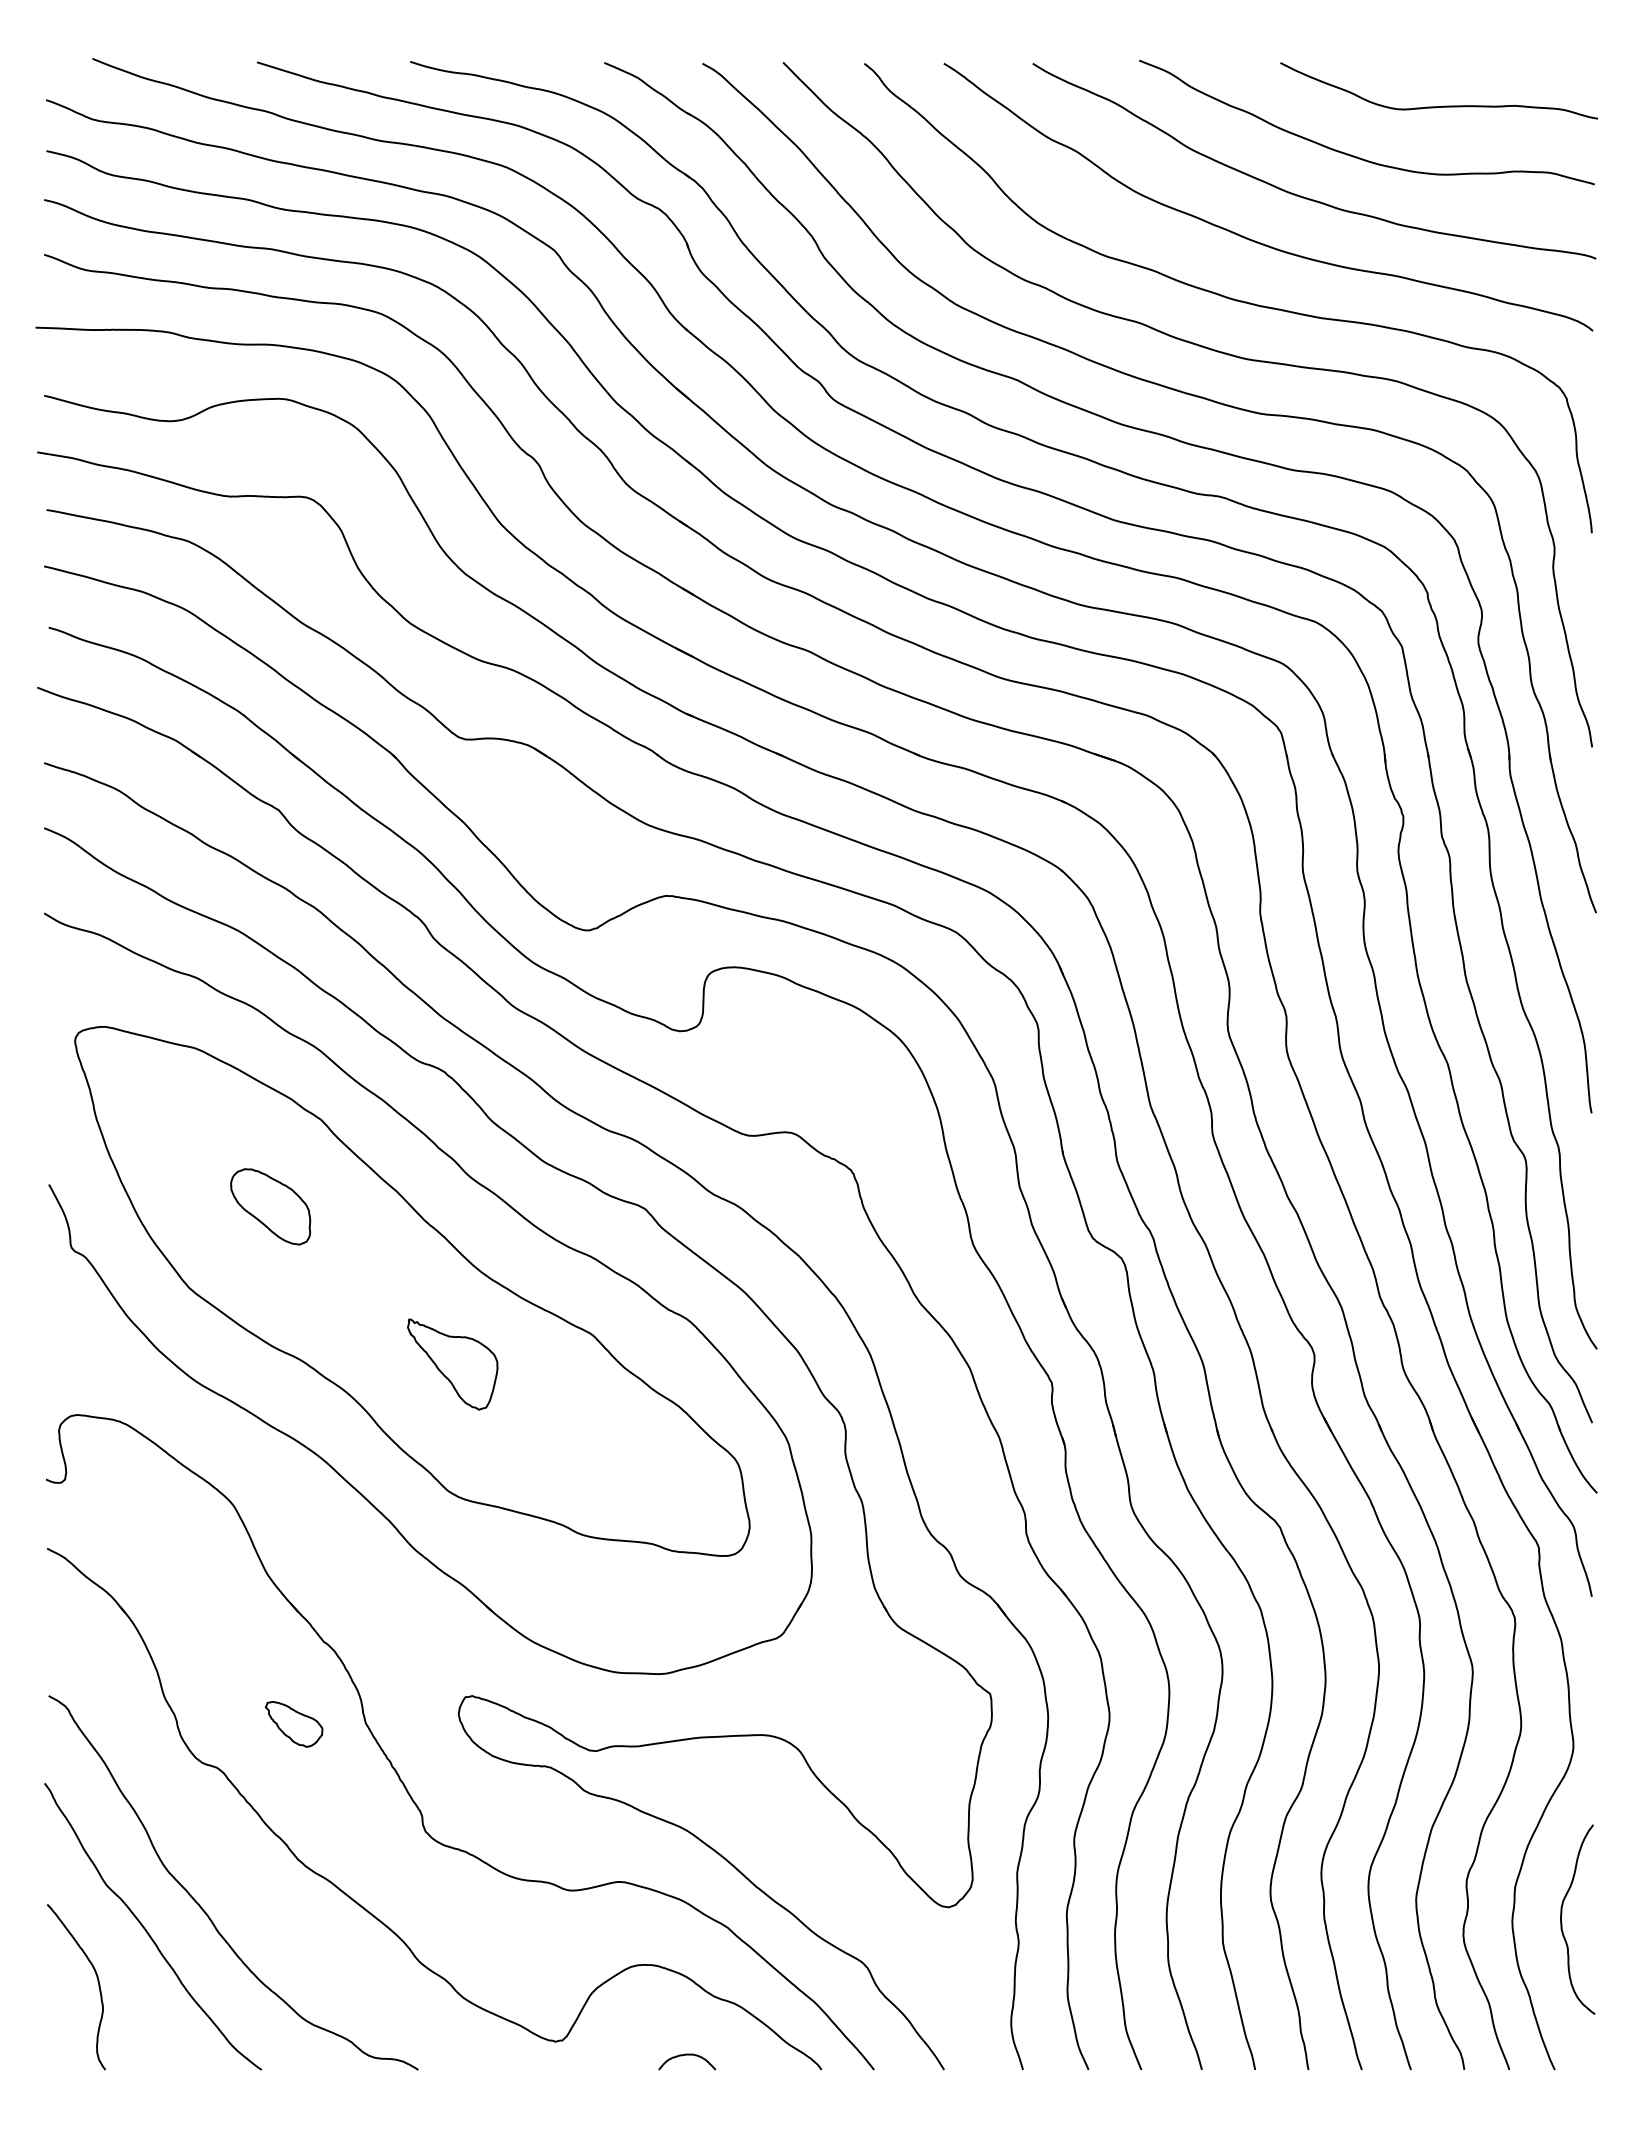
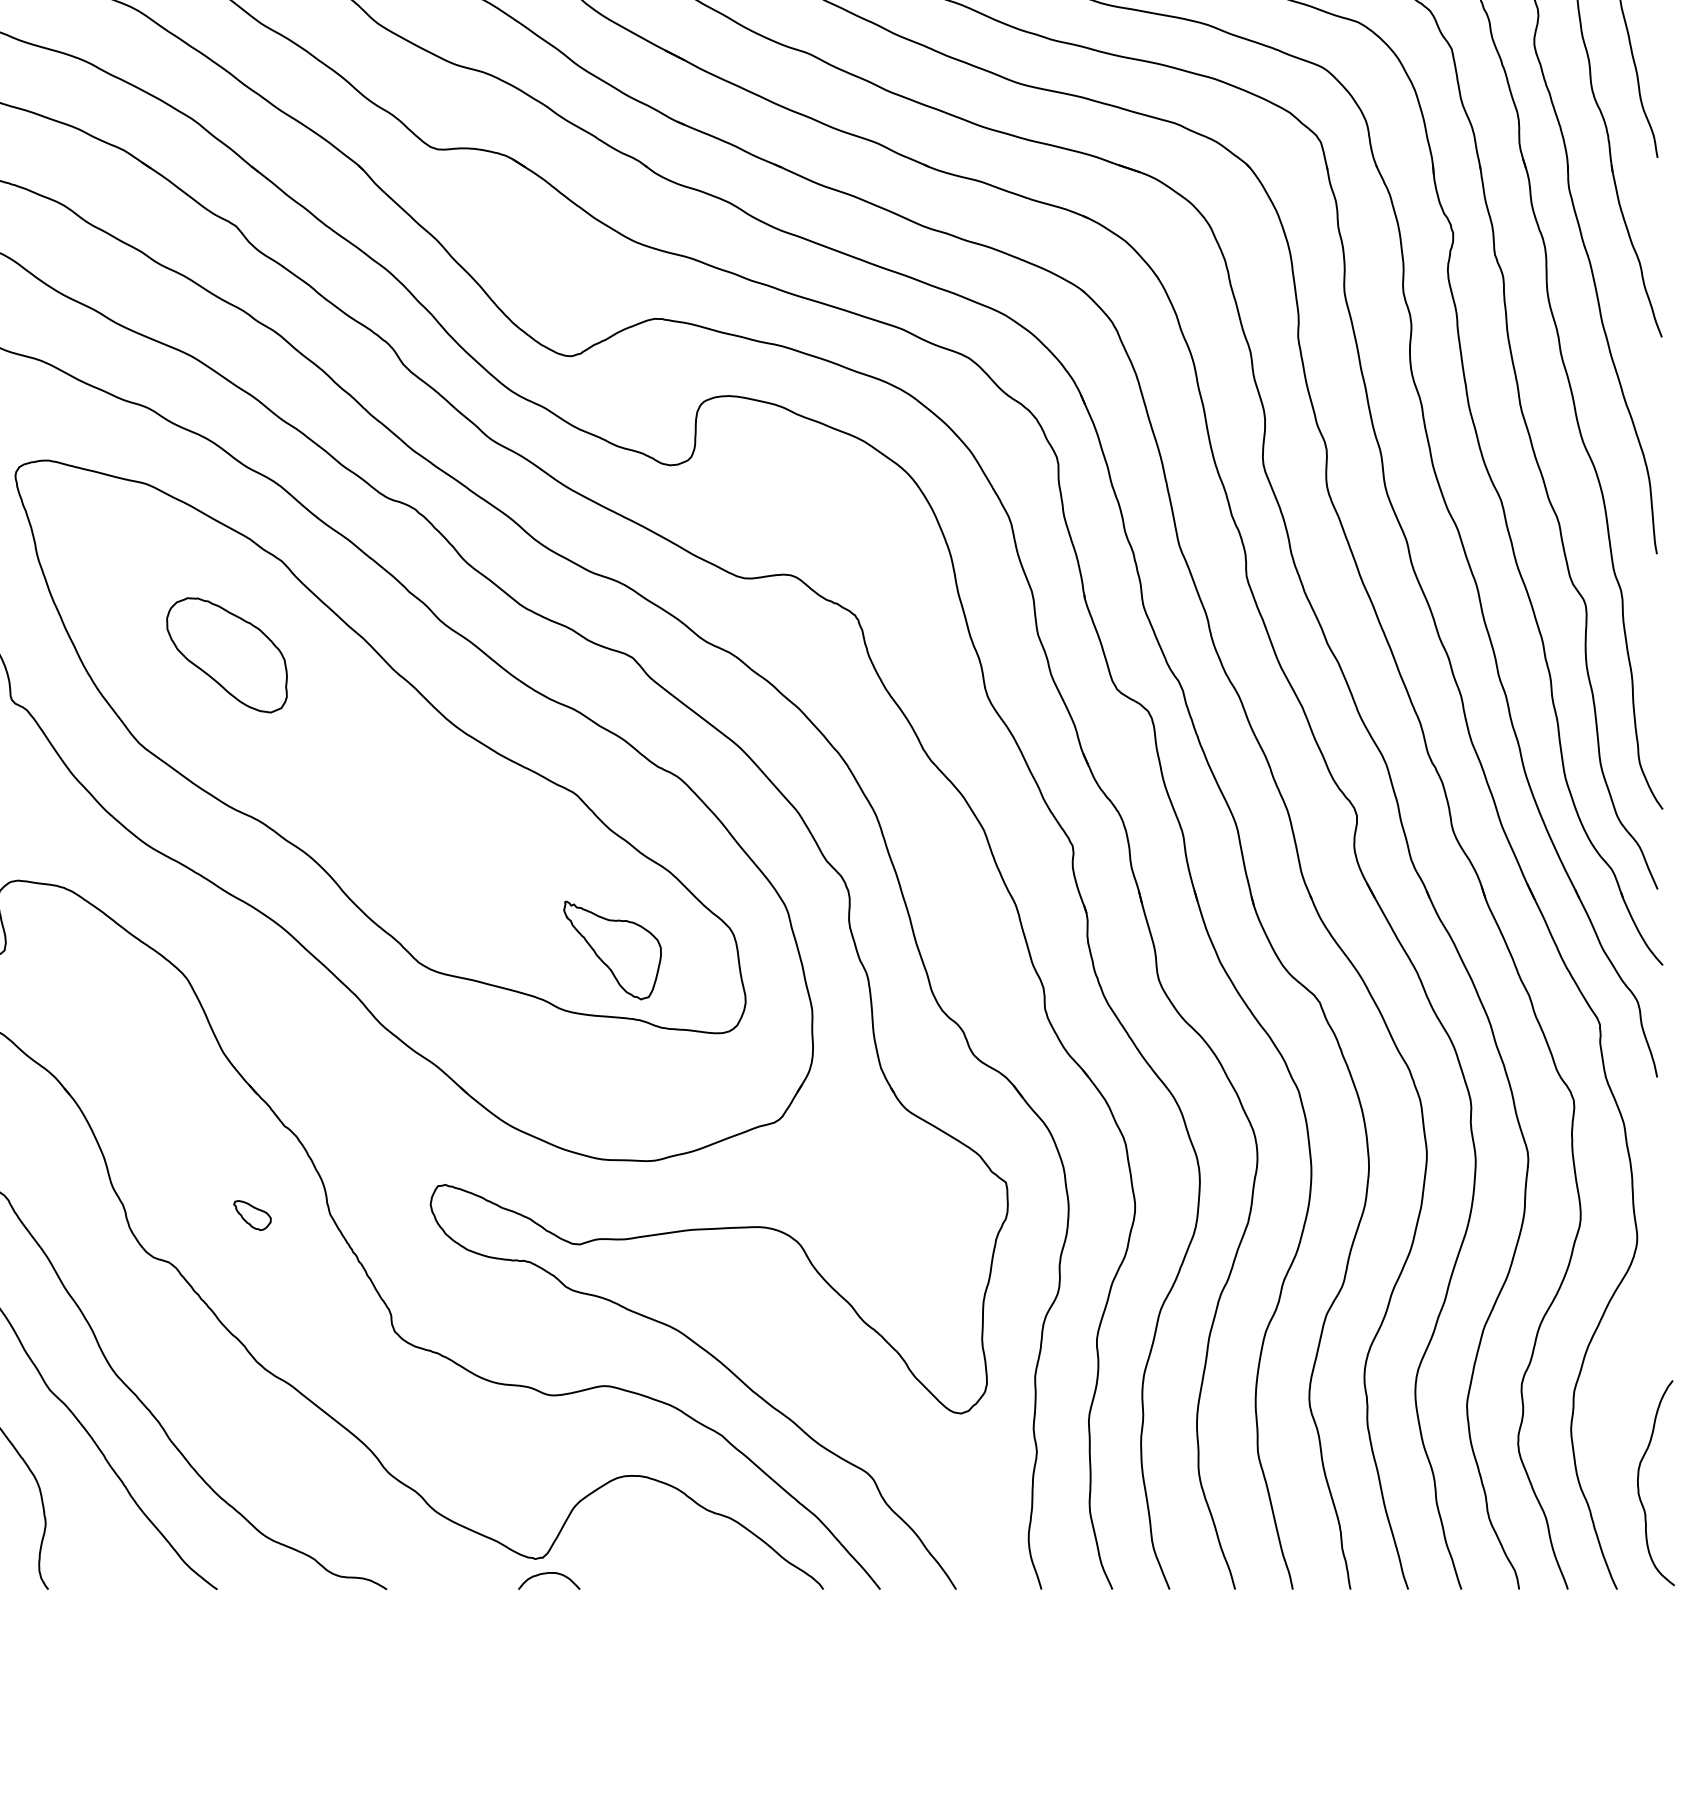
part: (270, 1206) -> (226, 654), size x1.4
part: (452, 1364) -> (612, 950), moved
part: (293, 1724) -> (251, 1215), size x0.6
curve: (1562, 1922) -> (1639, 1486), moved
curve: (687, 2055) -> (549, 1573), moved

